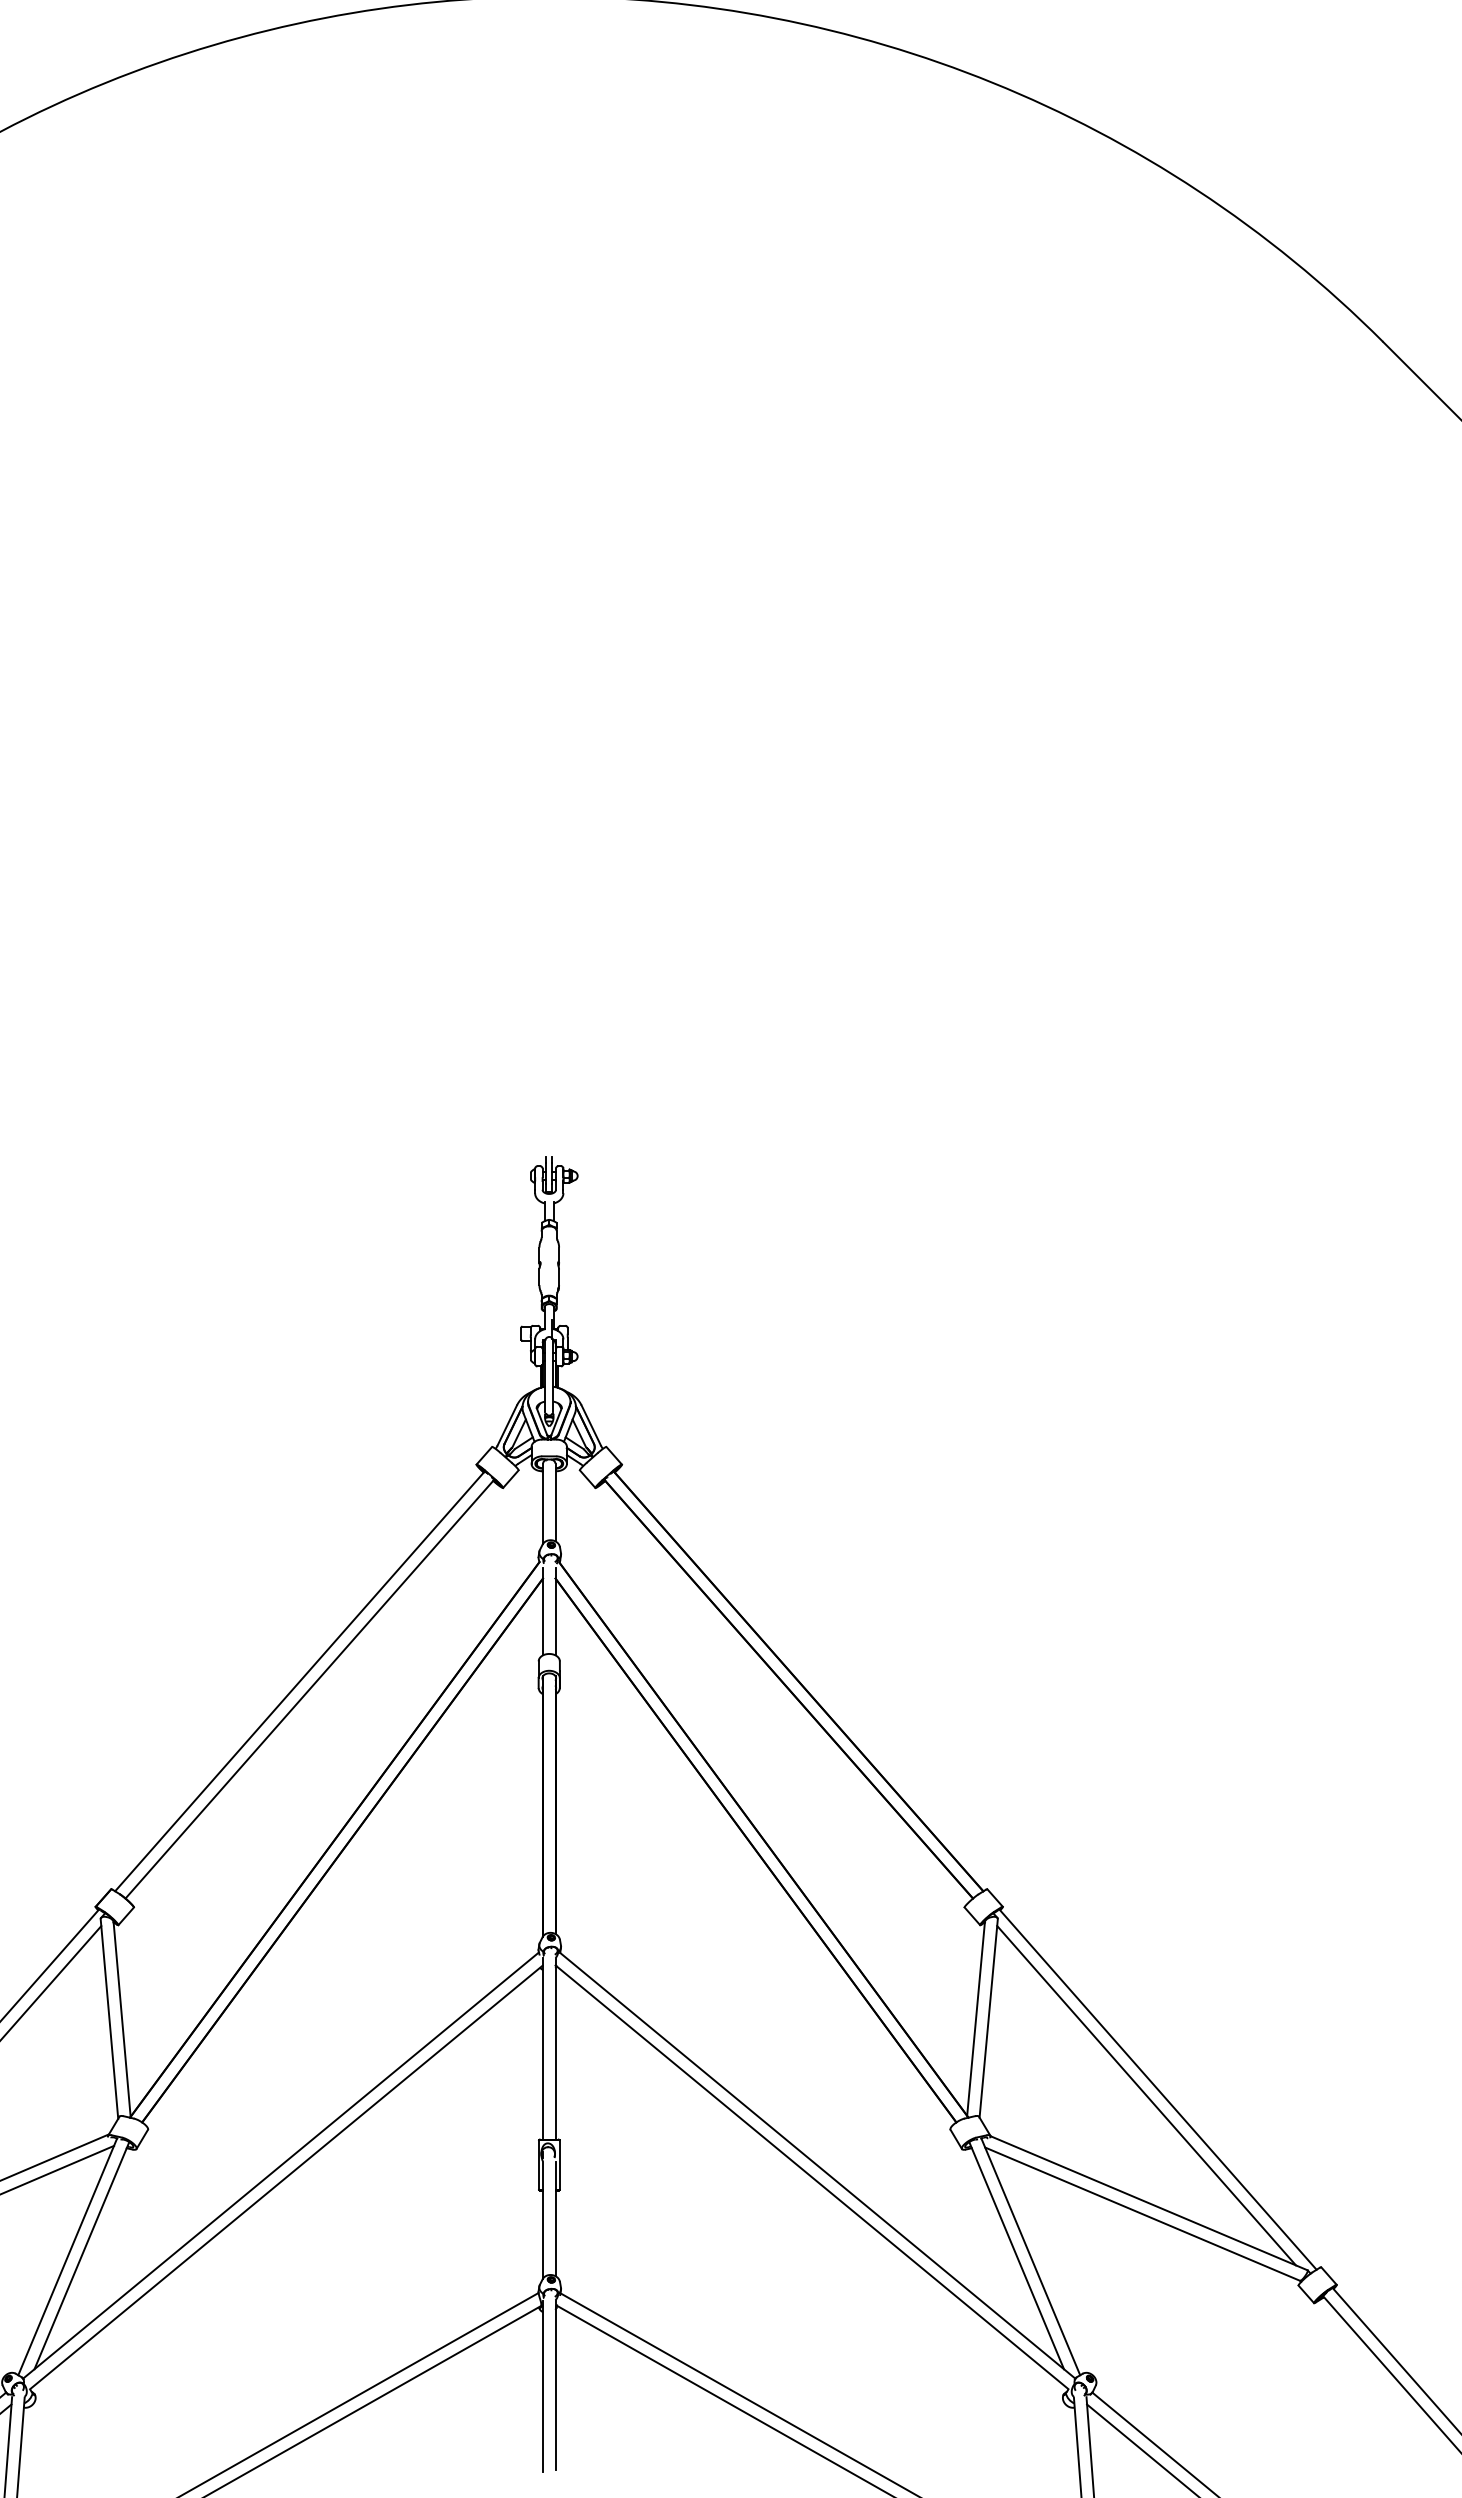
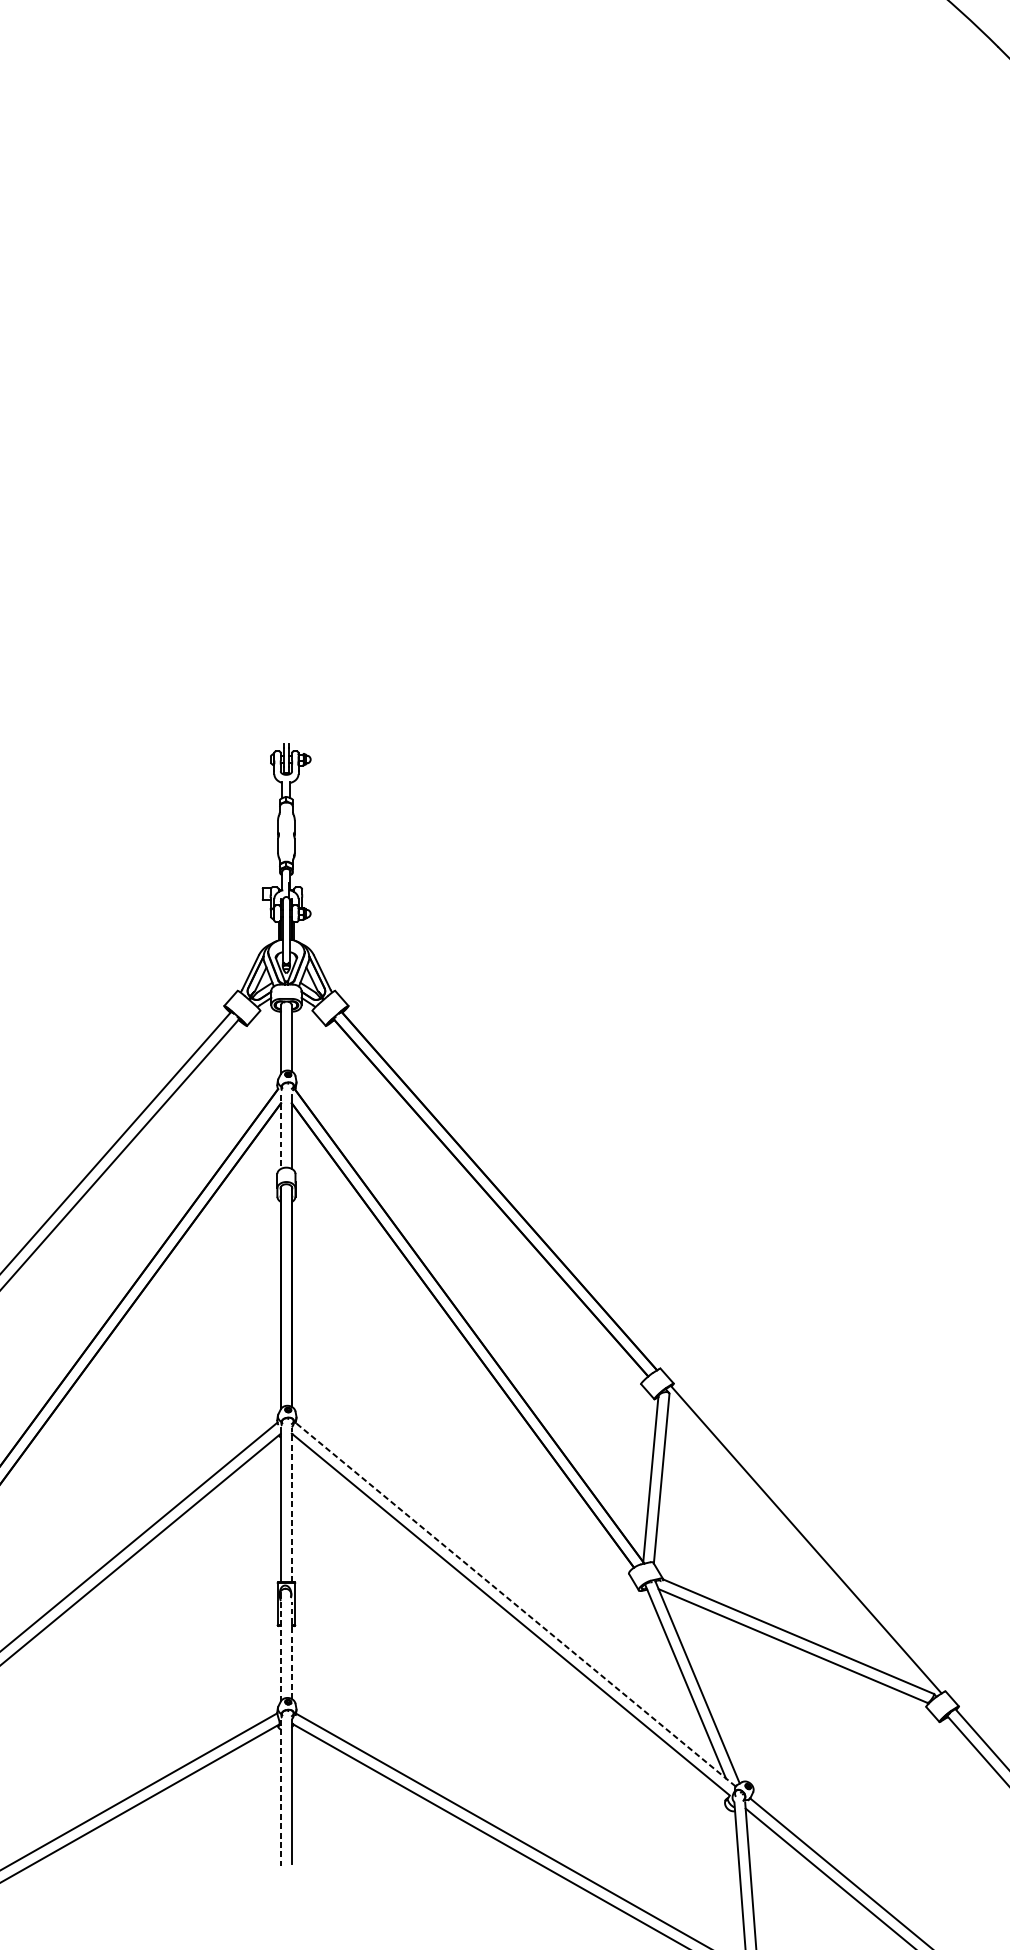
line: (542, 1611) -> (280, 1131), solid -> dashed
line: (555, 2049) -> (291, 1505), solid -> dashed
line: (1146, 2095) -> (796, 1544), removed
line: (817, 2165) -> (515, 1604), solid -> dashed
line: (555, 2218) -> (291, 1649), solid -> dashed
line: (543, 2220) -> (281, 1651), solid -> dashed
line: (543, 2386) -> (281, 1793), solid -> dashed

